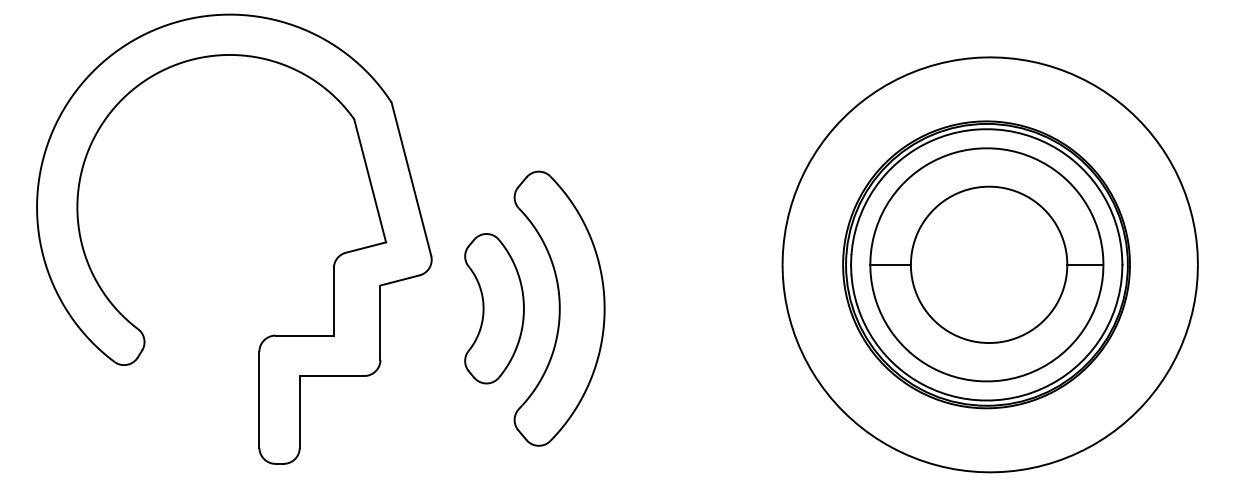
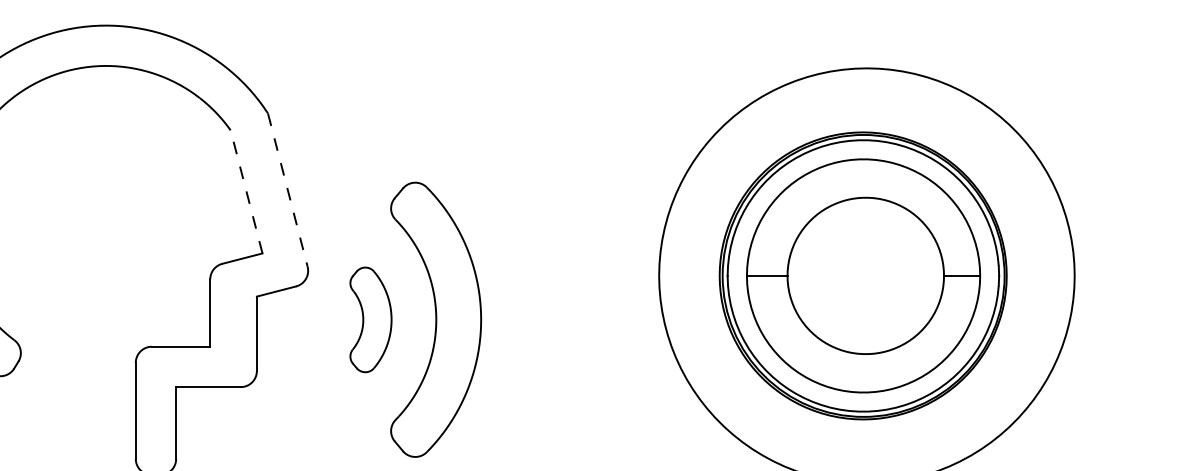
line: (411, 179) -> (287, 190), solid -> dashed
line: (370, 180) -> (246, 191), solid -> dashed
part: (494, 308) -> (370, 319), size x0.7

